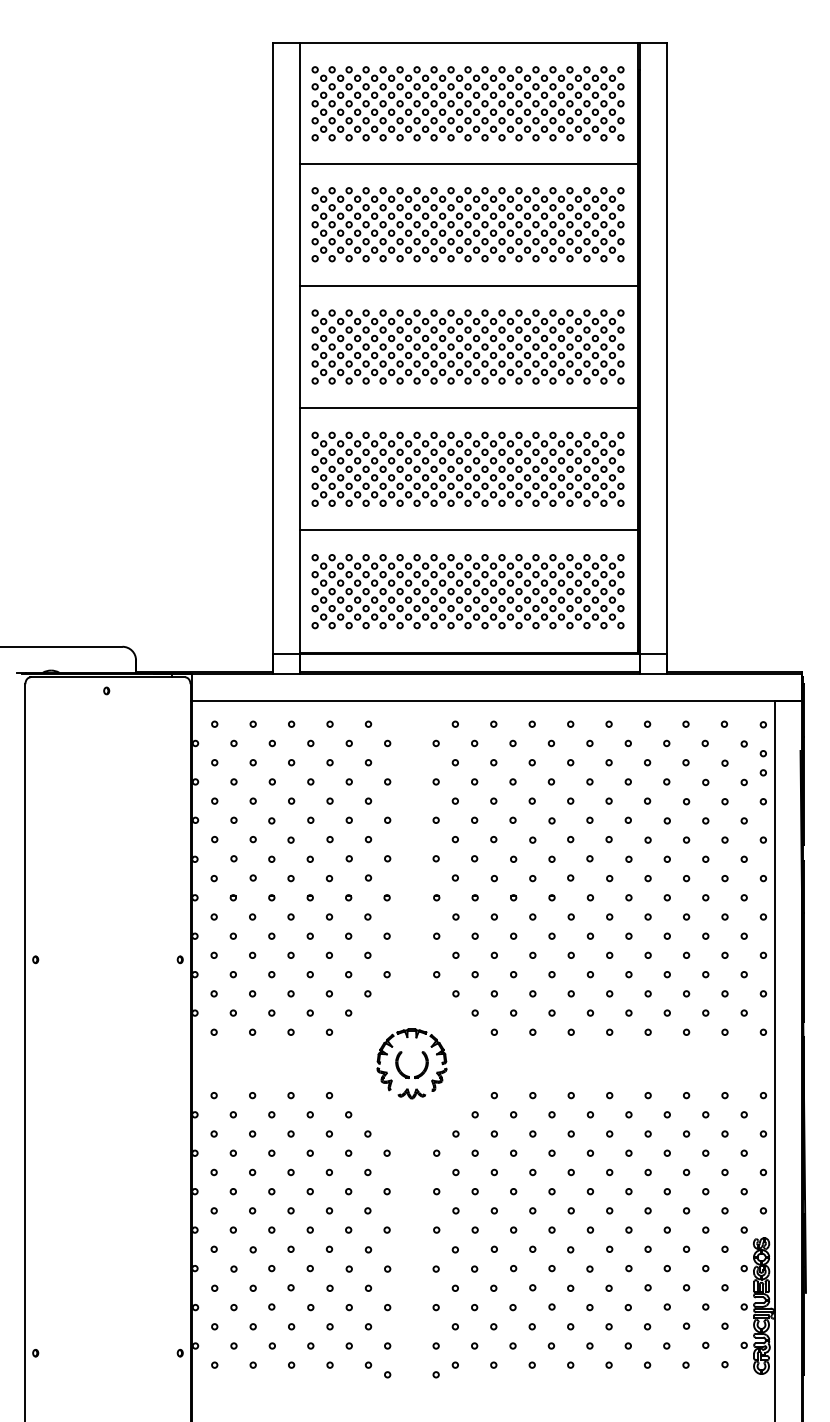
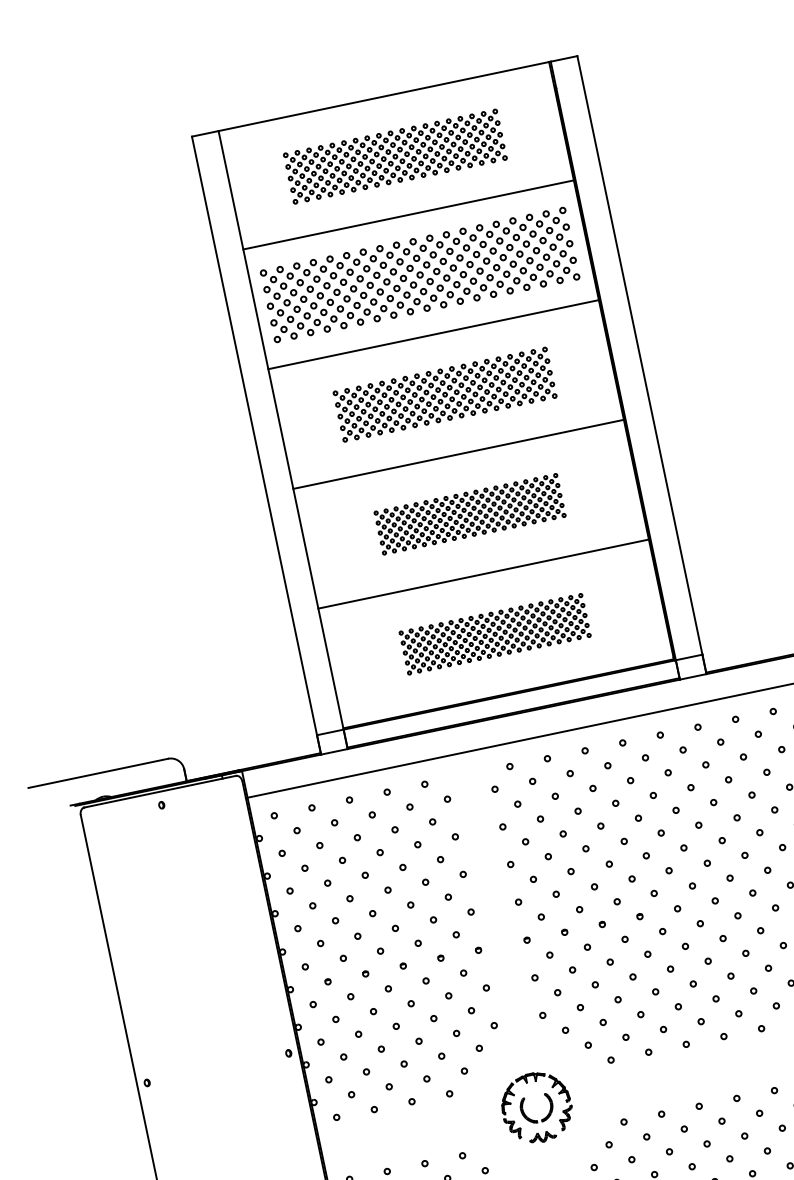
part: (467, 103) -> (394, 156), size x0.7
part: (467, 346) -> (444, 394), size x0.7
part: (467, 468) -> (469, 513), size x0.6
part: (467, 591) -> (494, 634), size x0.6

